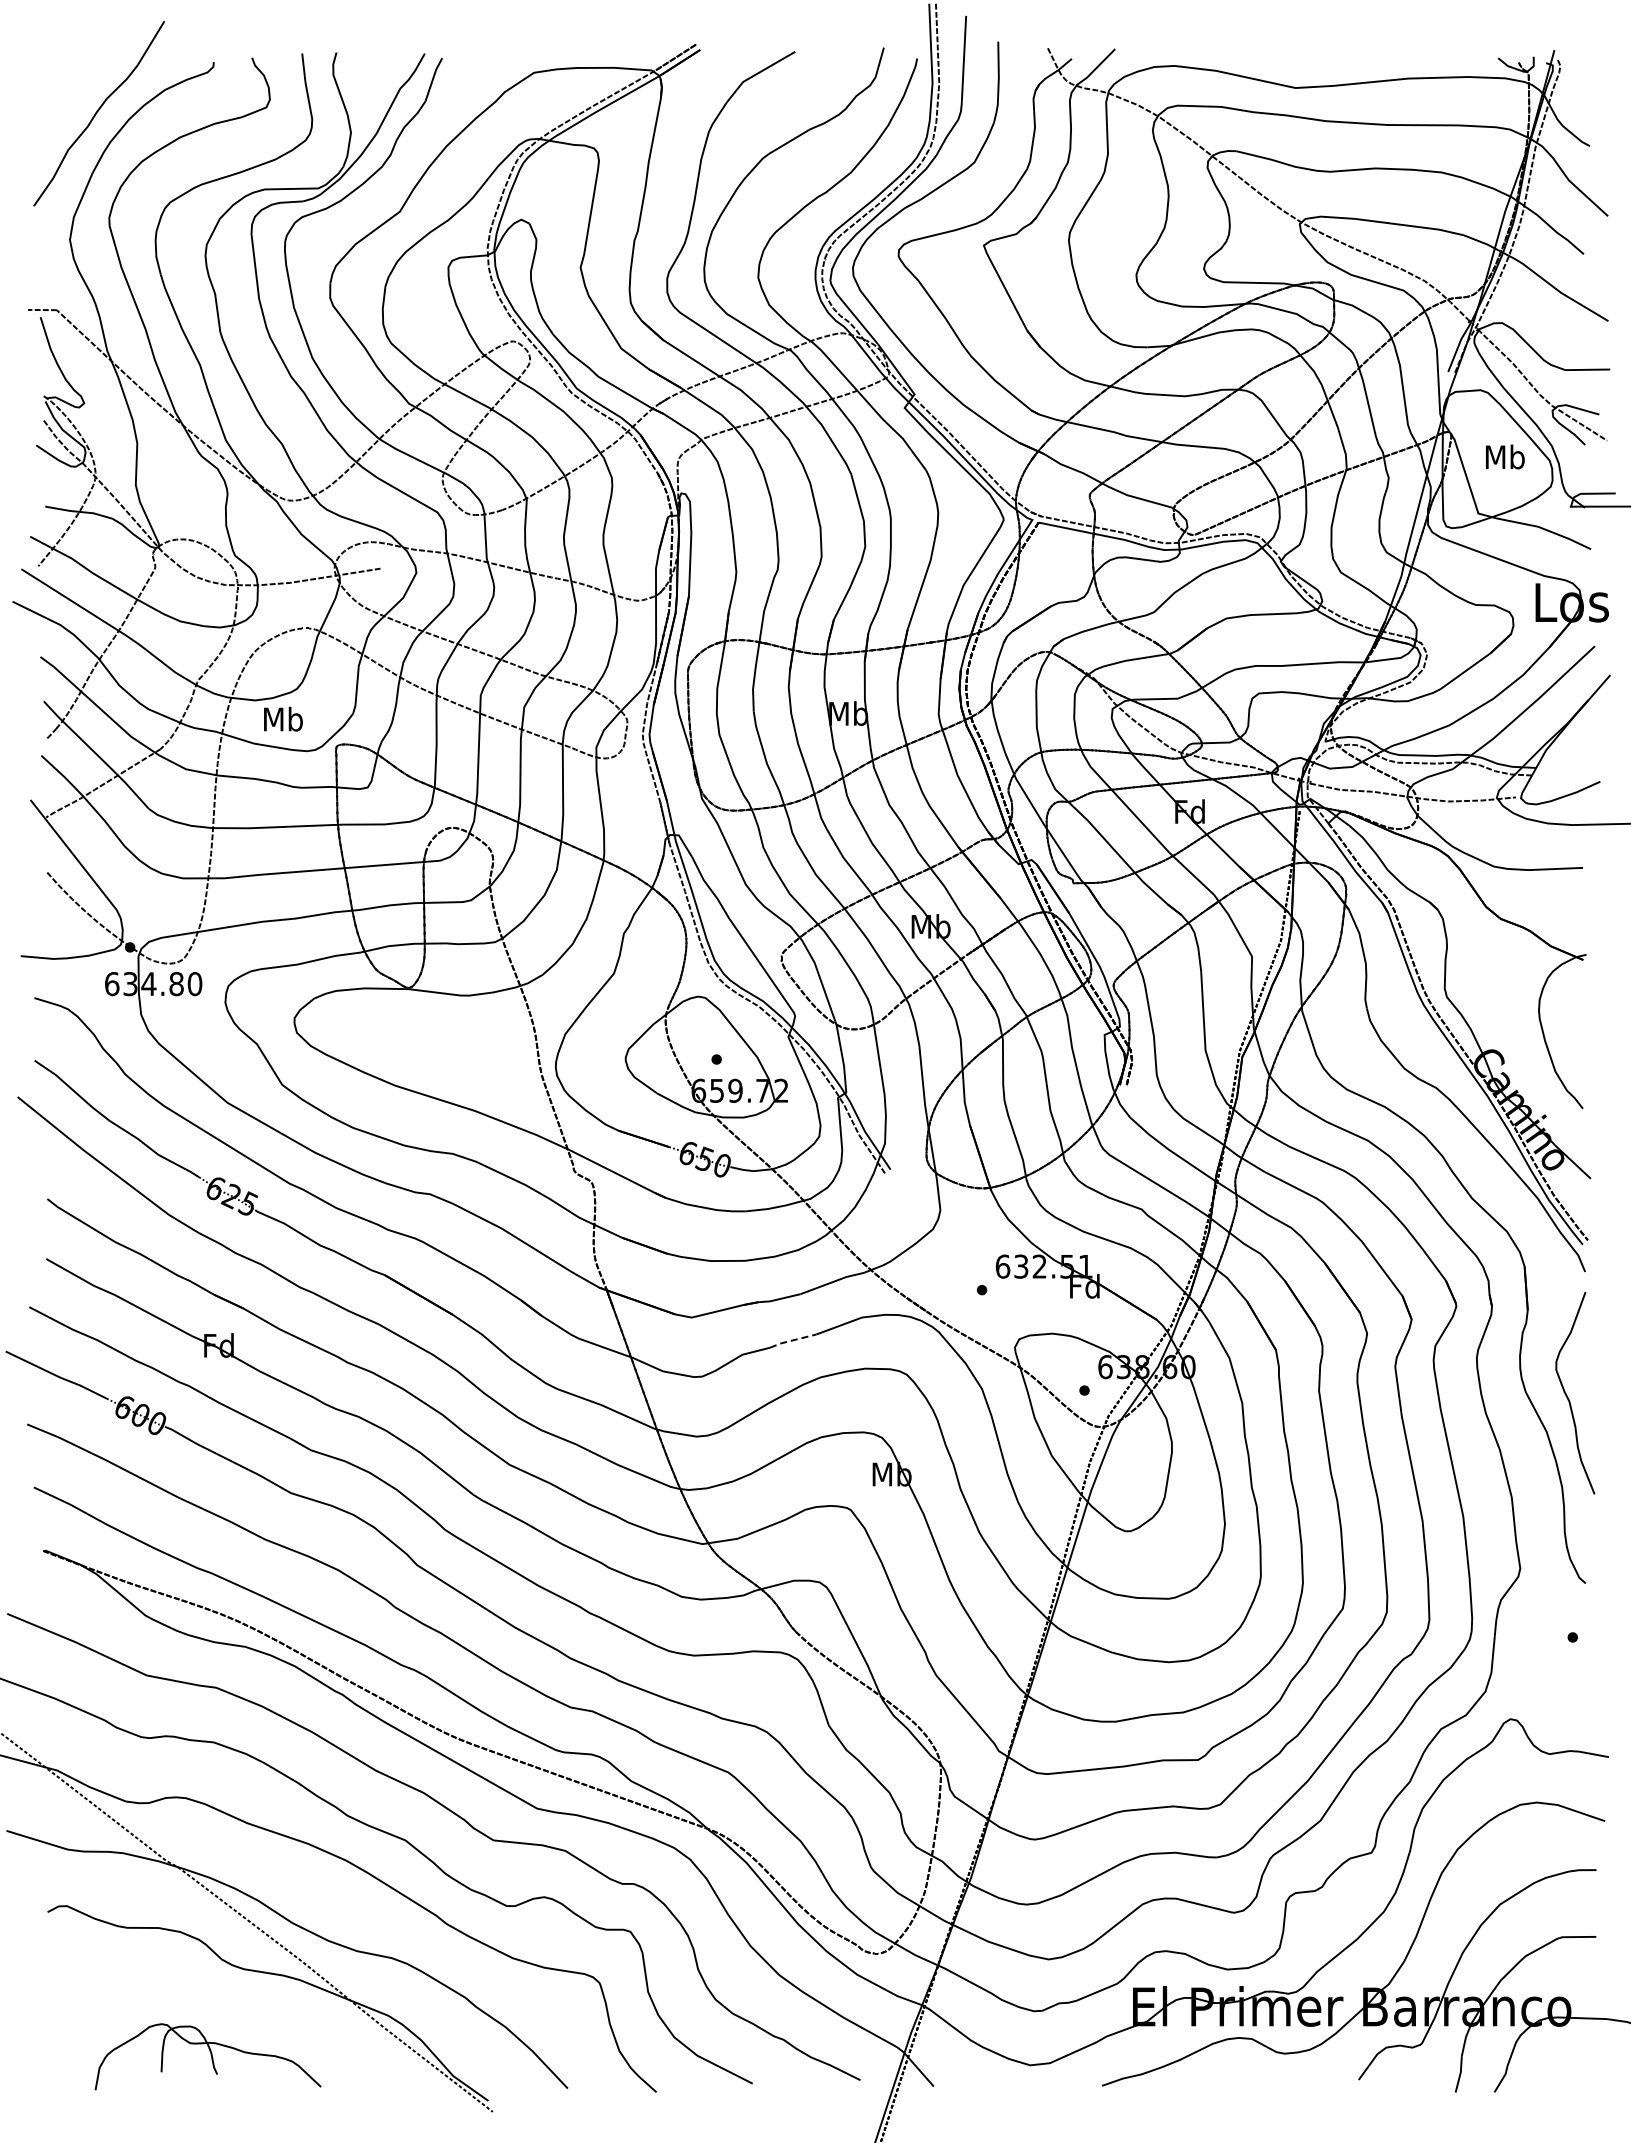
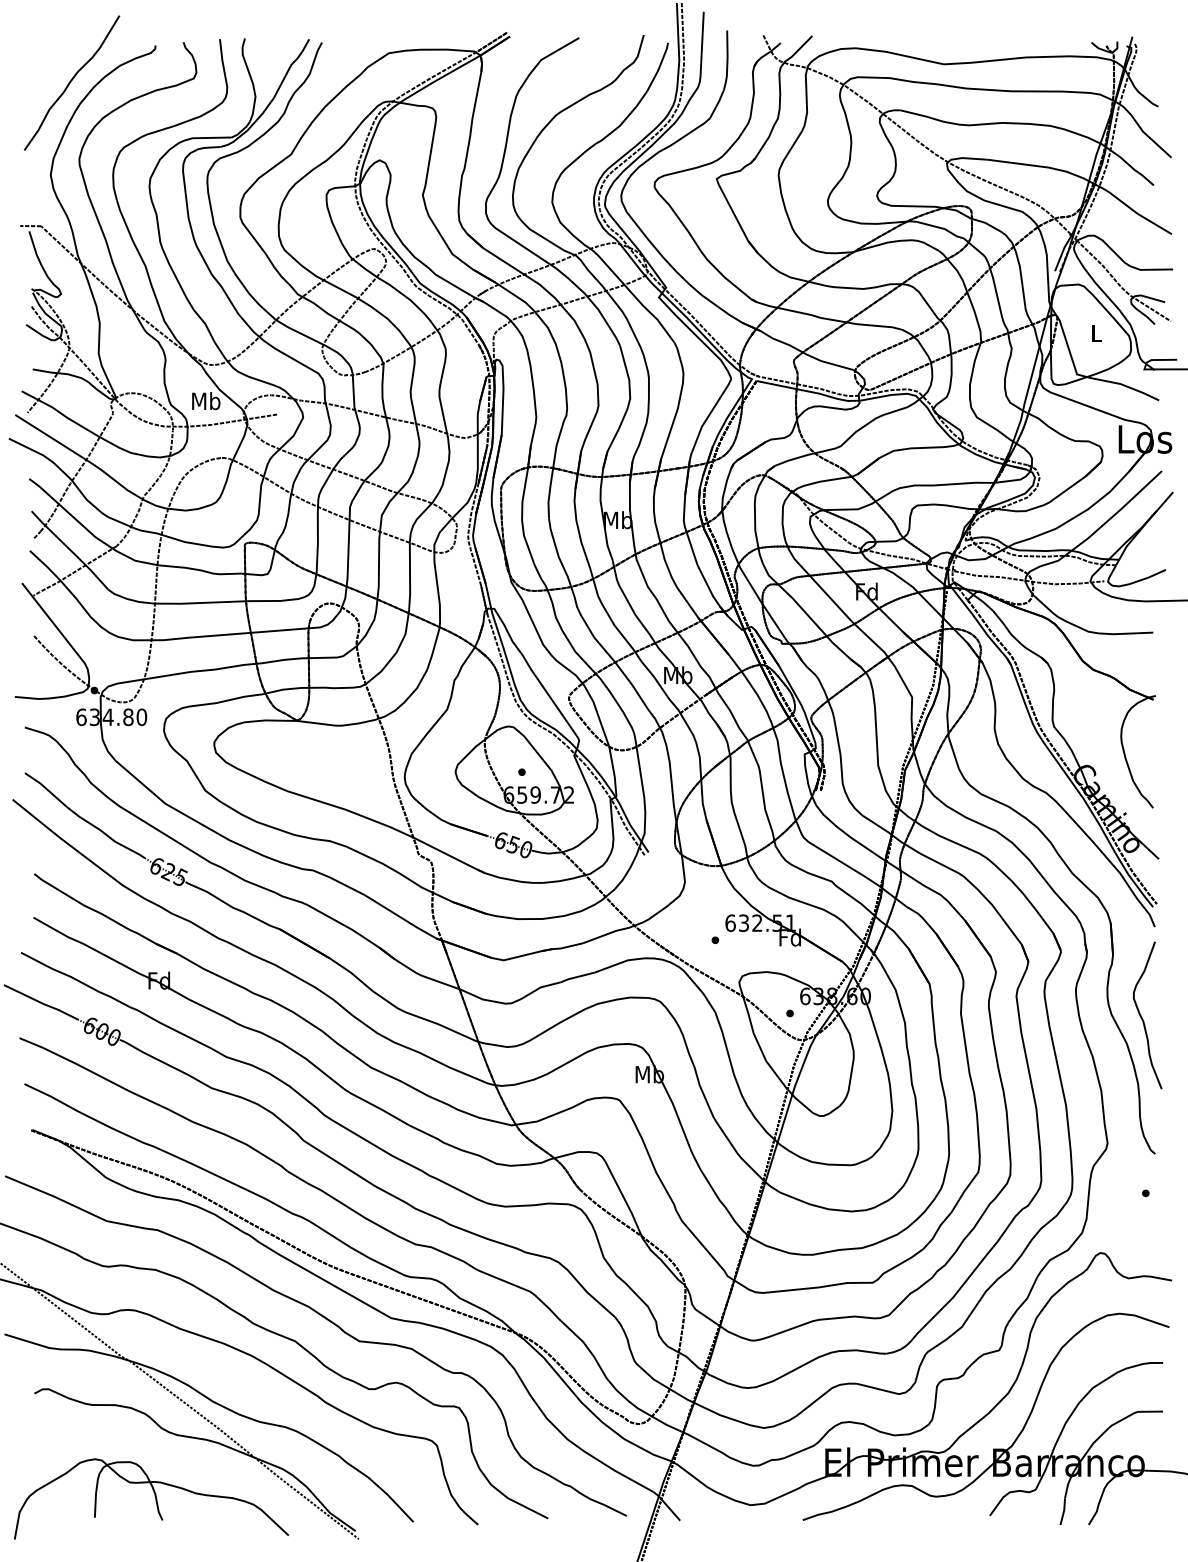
text: (1505, 456) -> (1096, 332), Mb -> L
text: (283, 718) -> (206, 400), moved
line: (792, 1340) -> (577, 977), dashed -> solid
part: (207, 2056) -> (150, 1498), size x1.67

